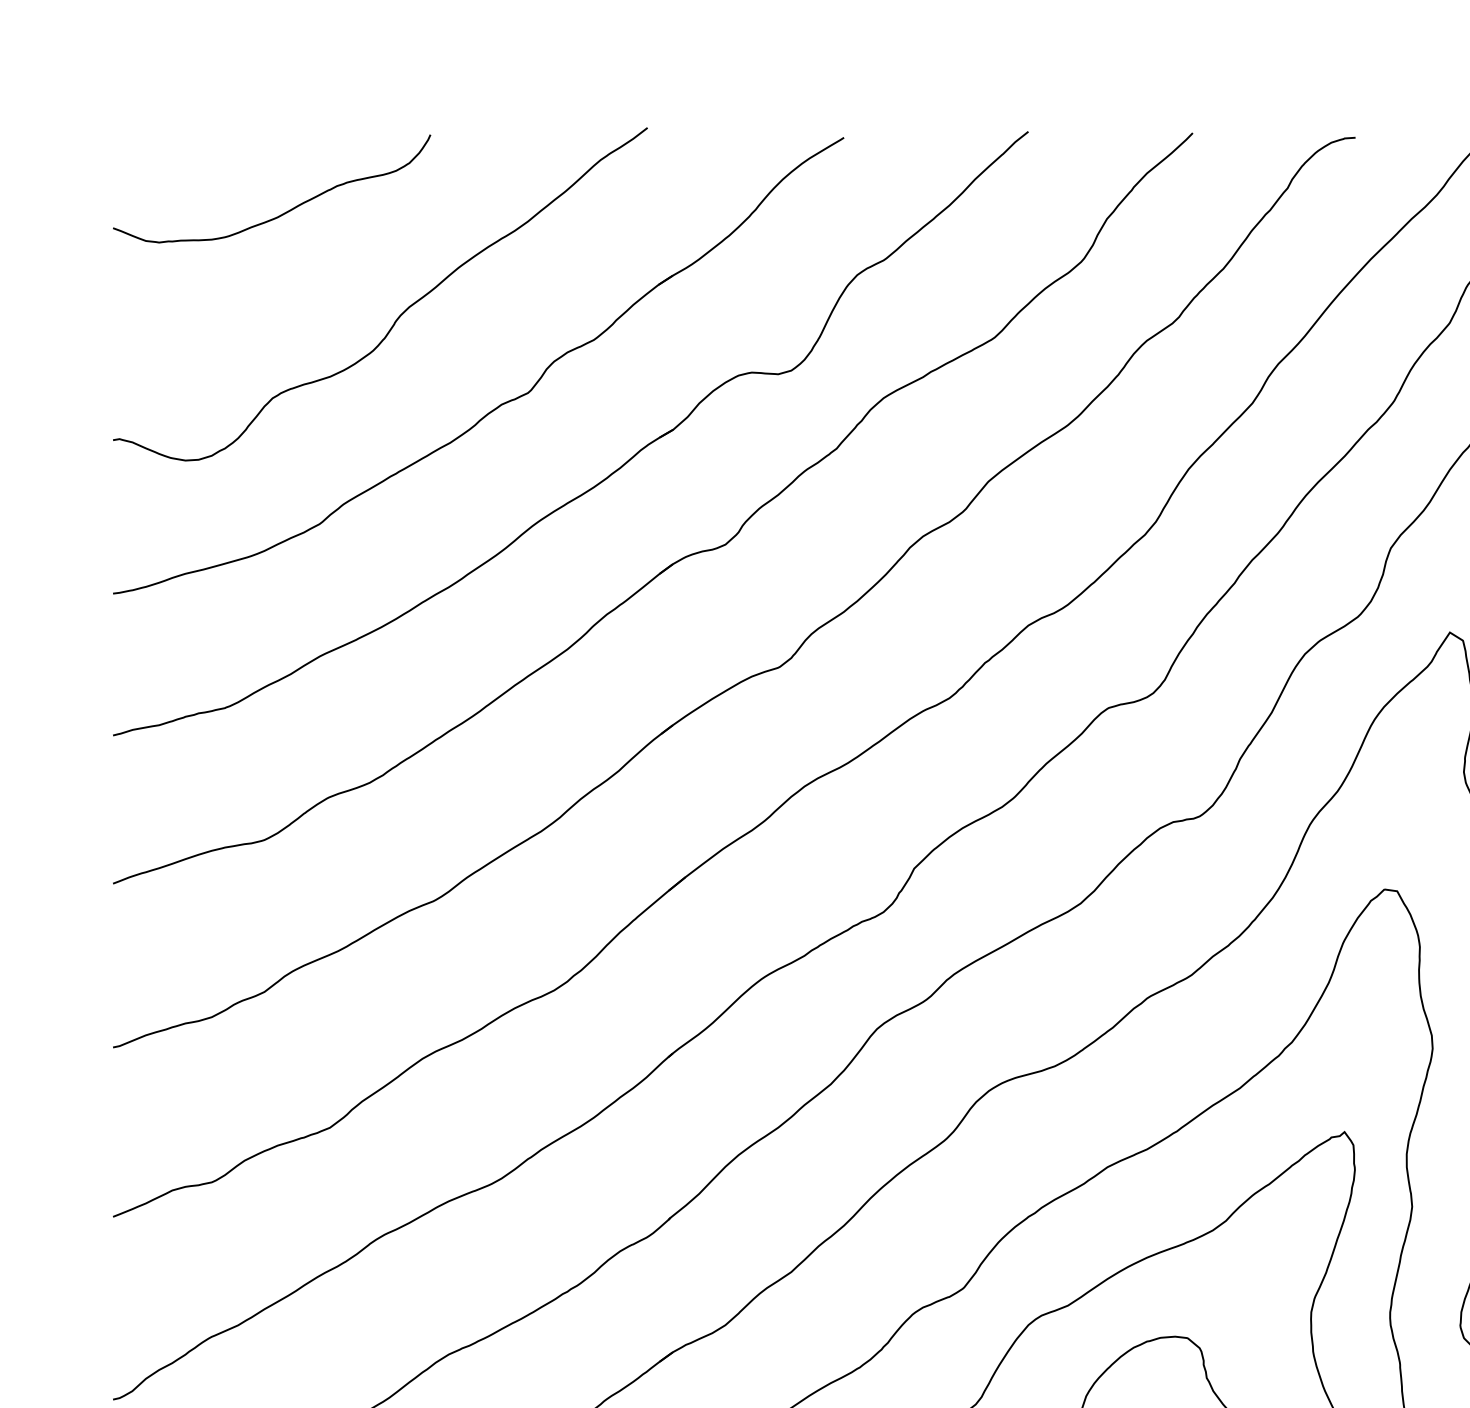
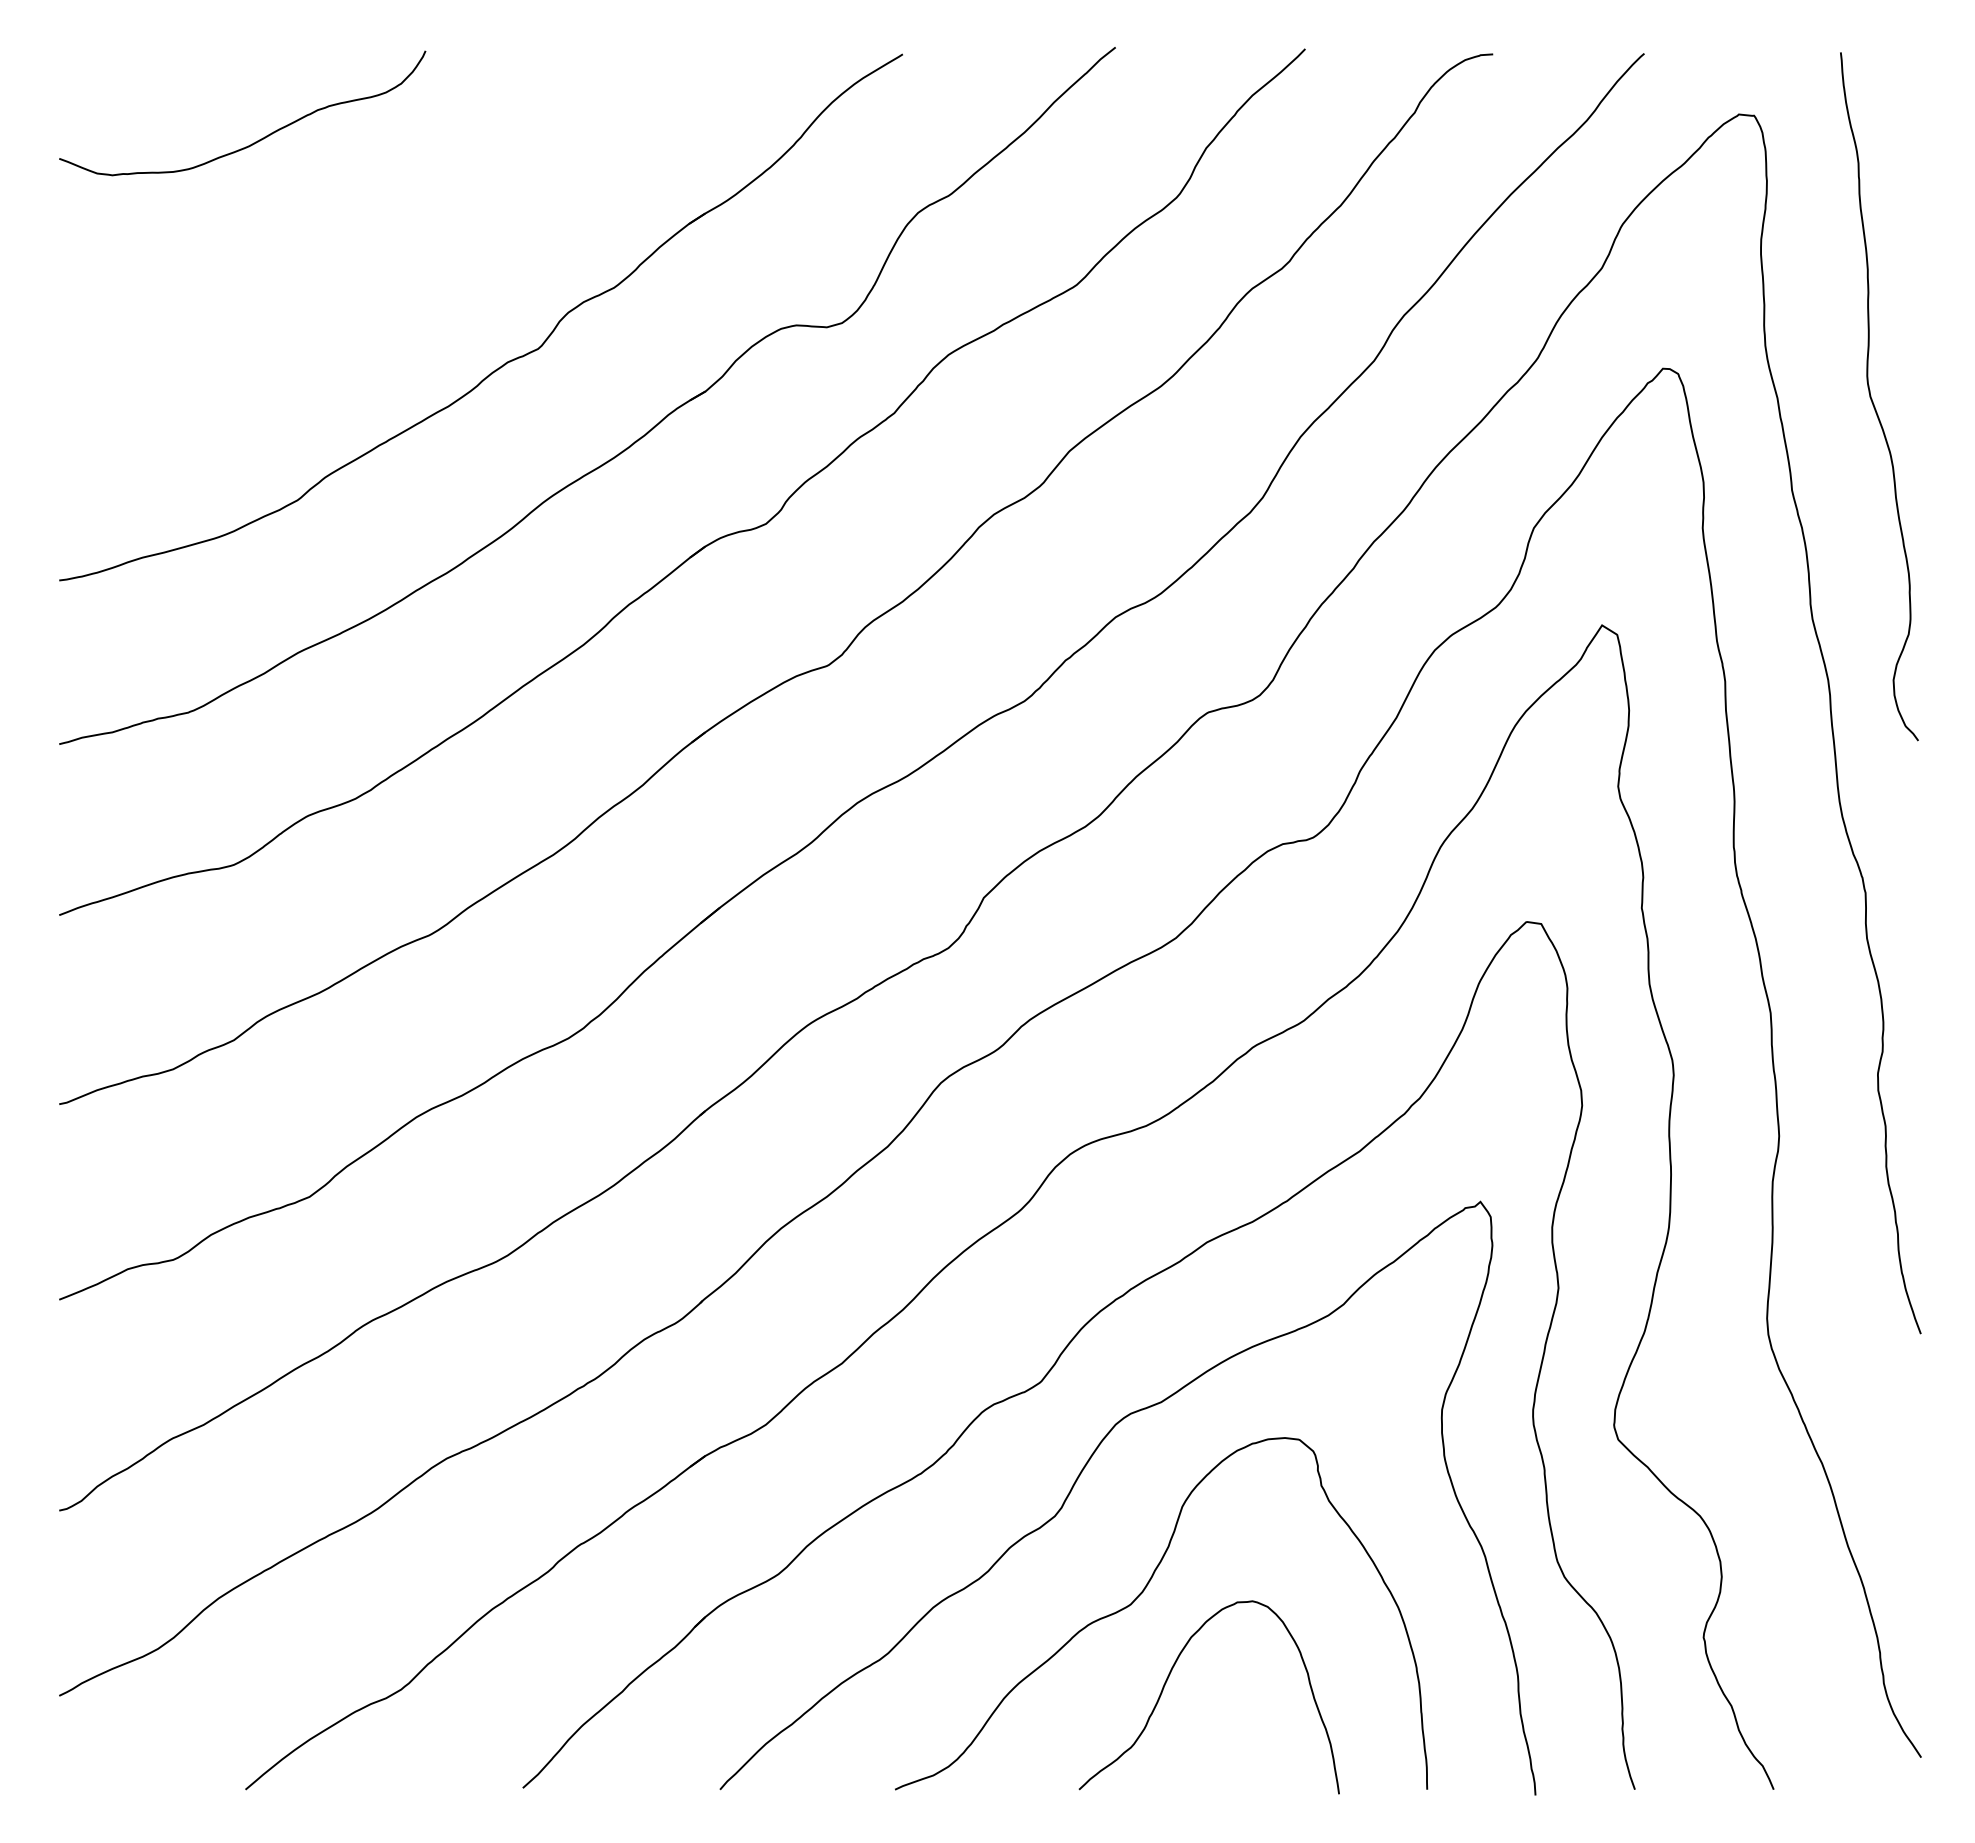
curve: (400, 313) -> (391, 257), removed

